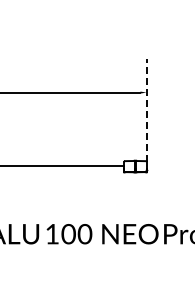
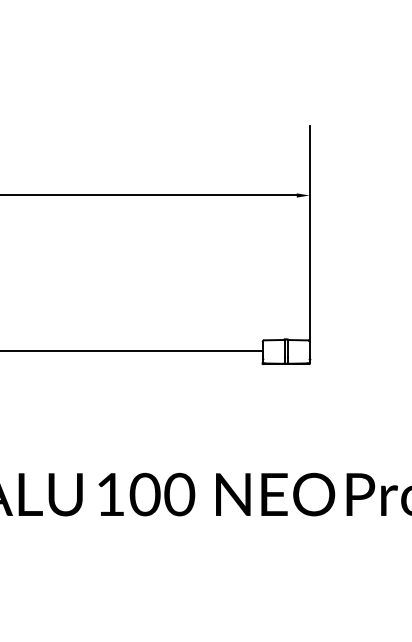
line: (146, 110) -> (309, 233), dashed -> solid

